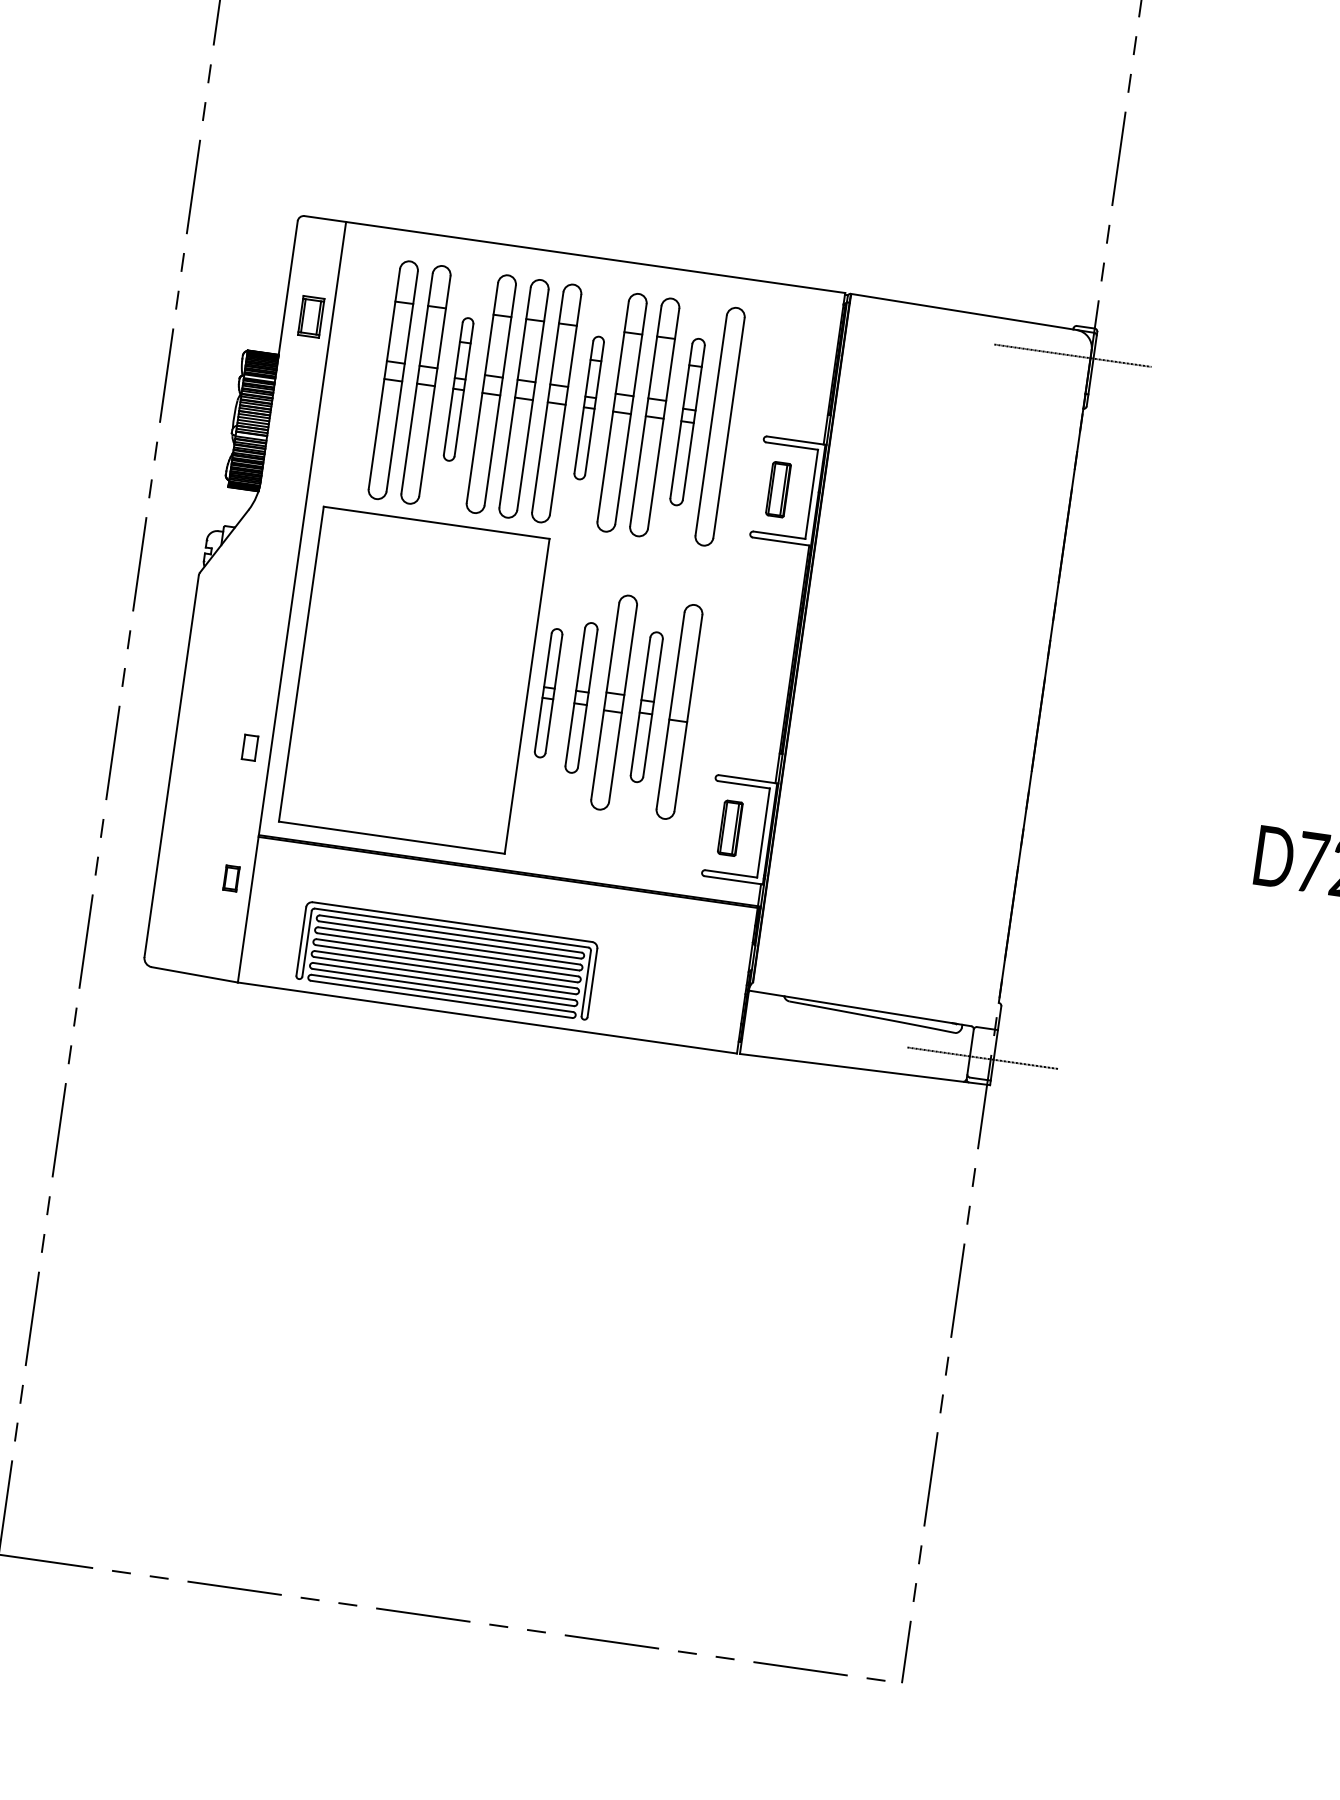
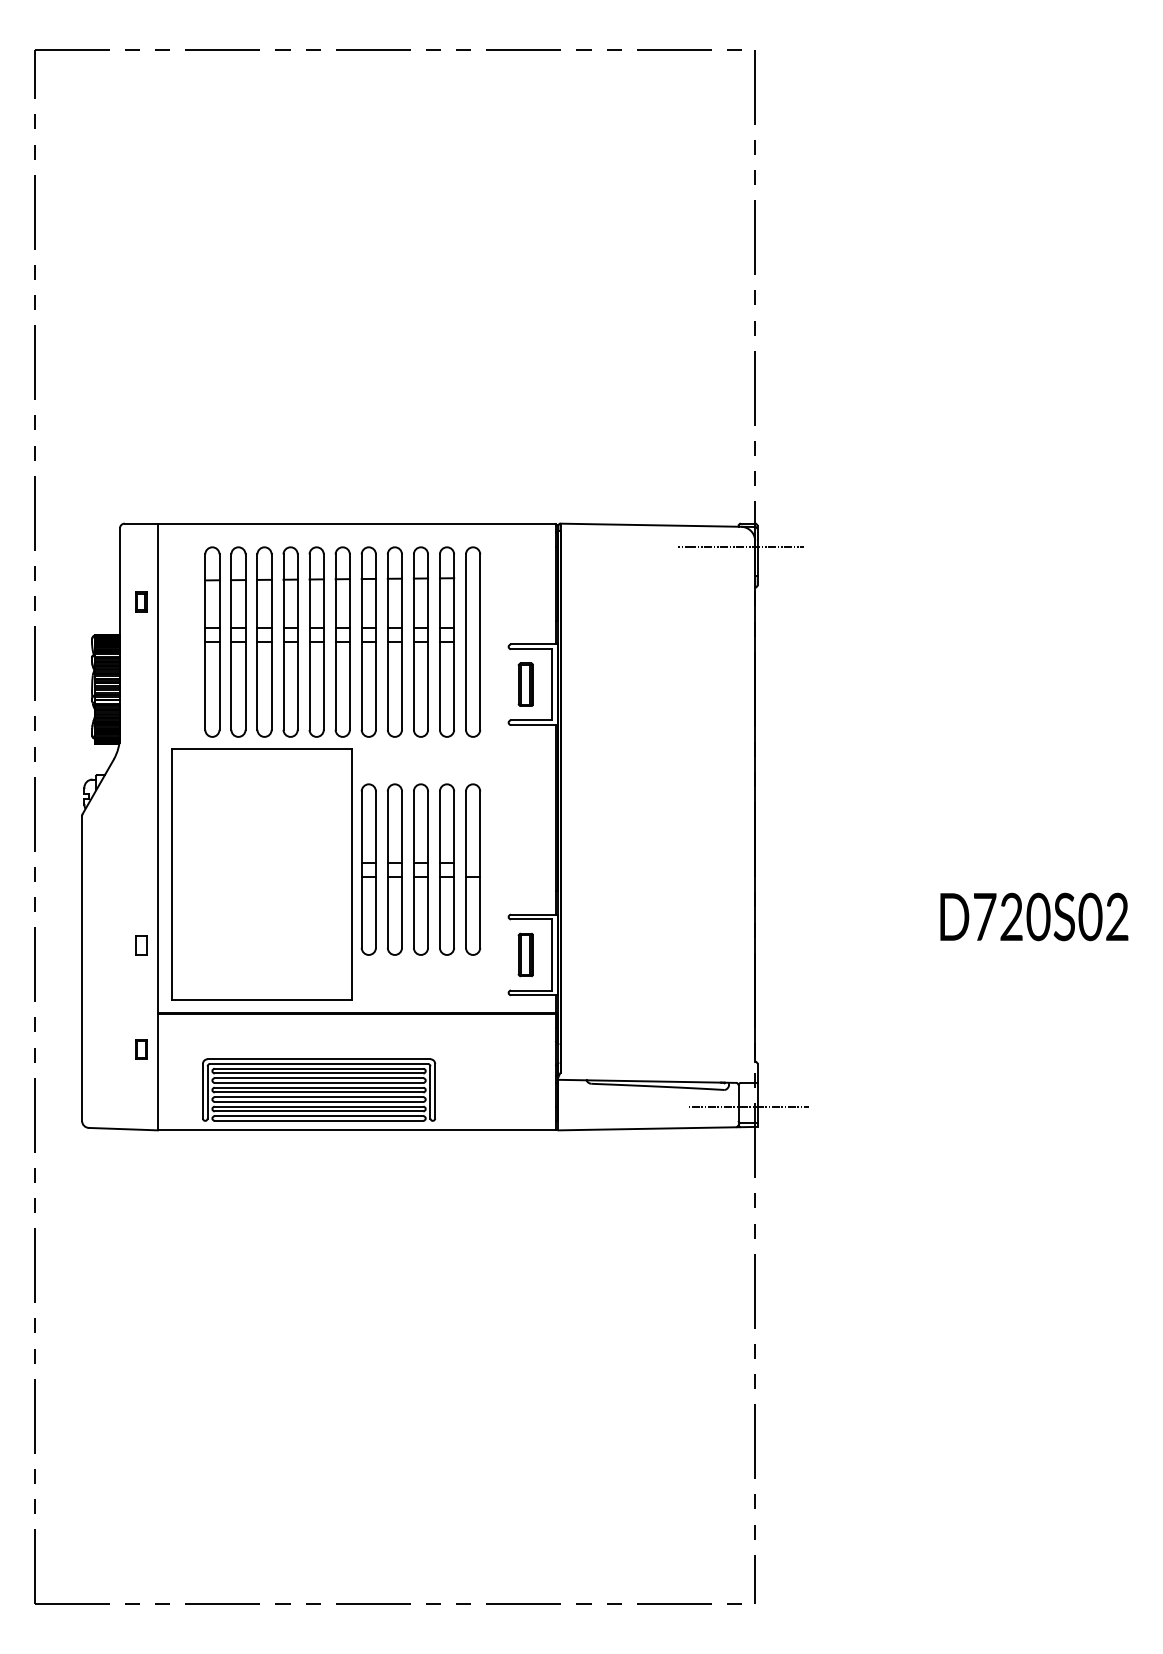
part: (311, 316) -> (141, 601), size x0.62
part: (458, 388) -> (264, 641), size x1.67
part: (589, 407) -> (368, 641), size x1.67
part: (688, 421) -> (447, 641), size x1.43
part: (548, 693) -> (368, 869), size x1.67
part: (580, 697) -> (394, 869), size x1.43
part: (646, 707) -> (446, 869), size x1.43

